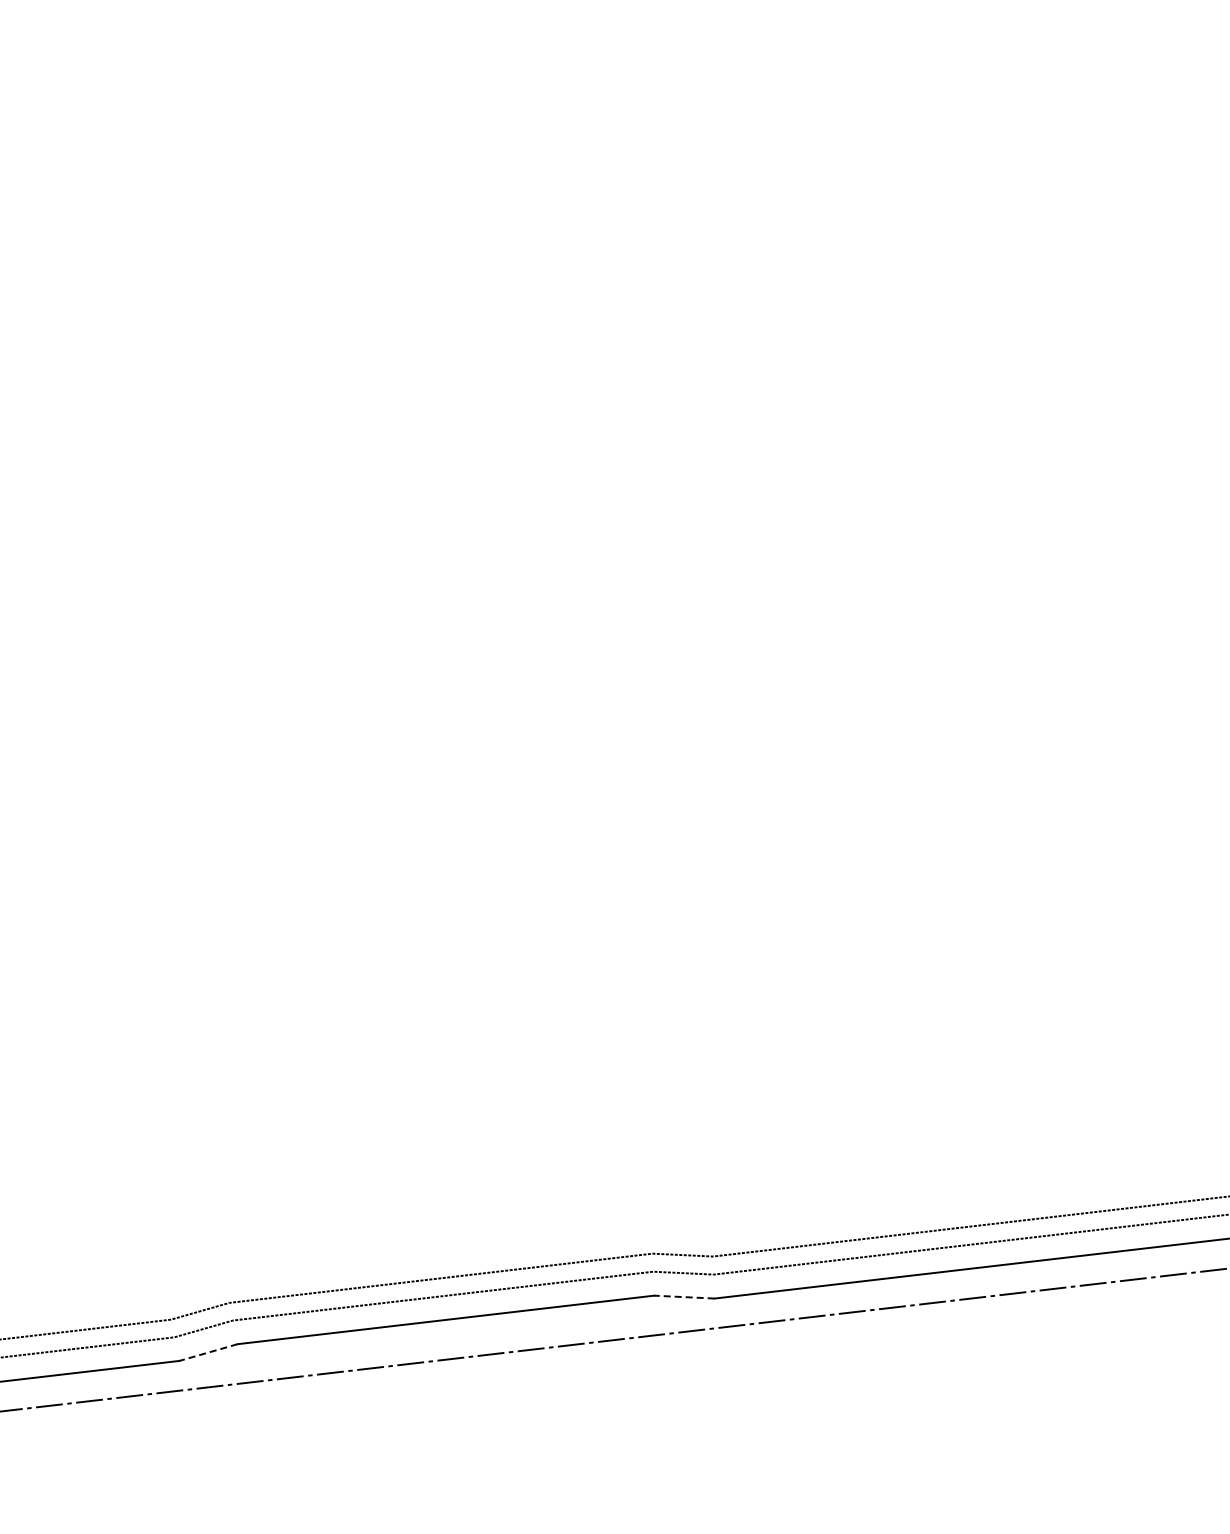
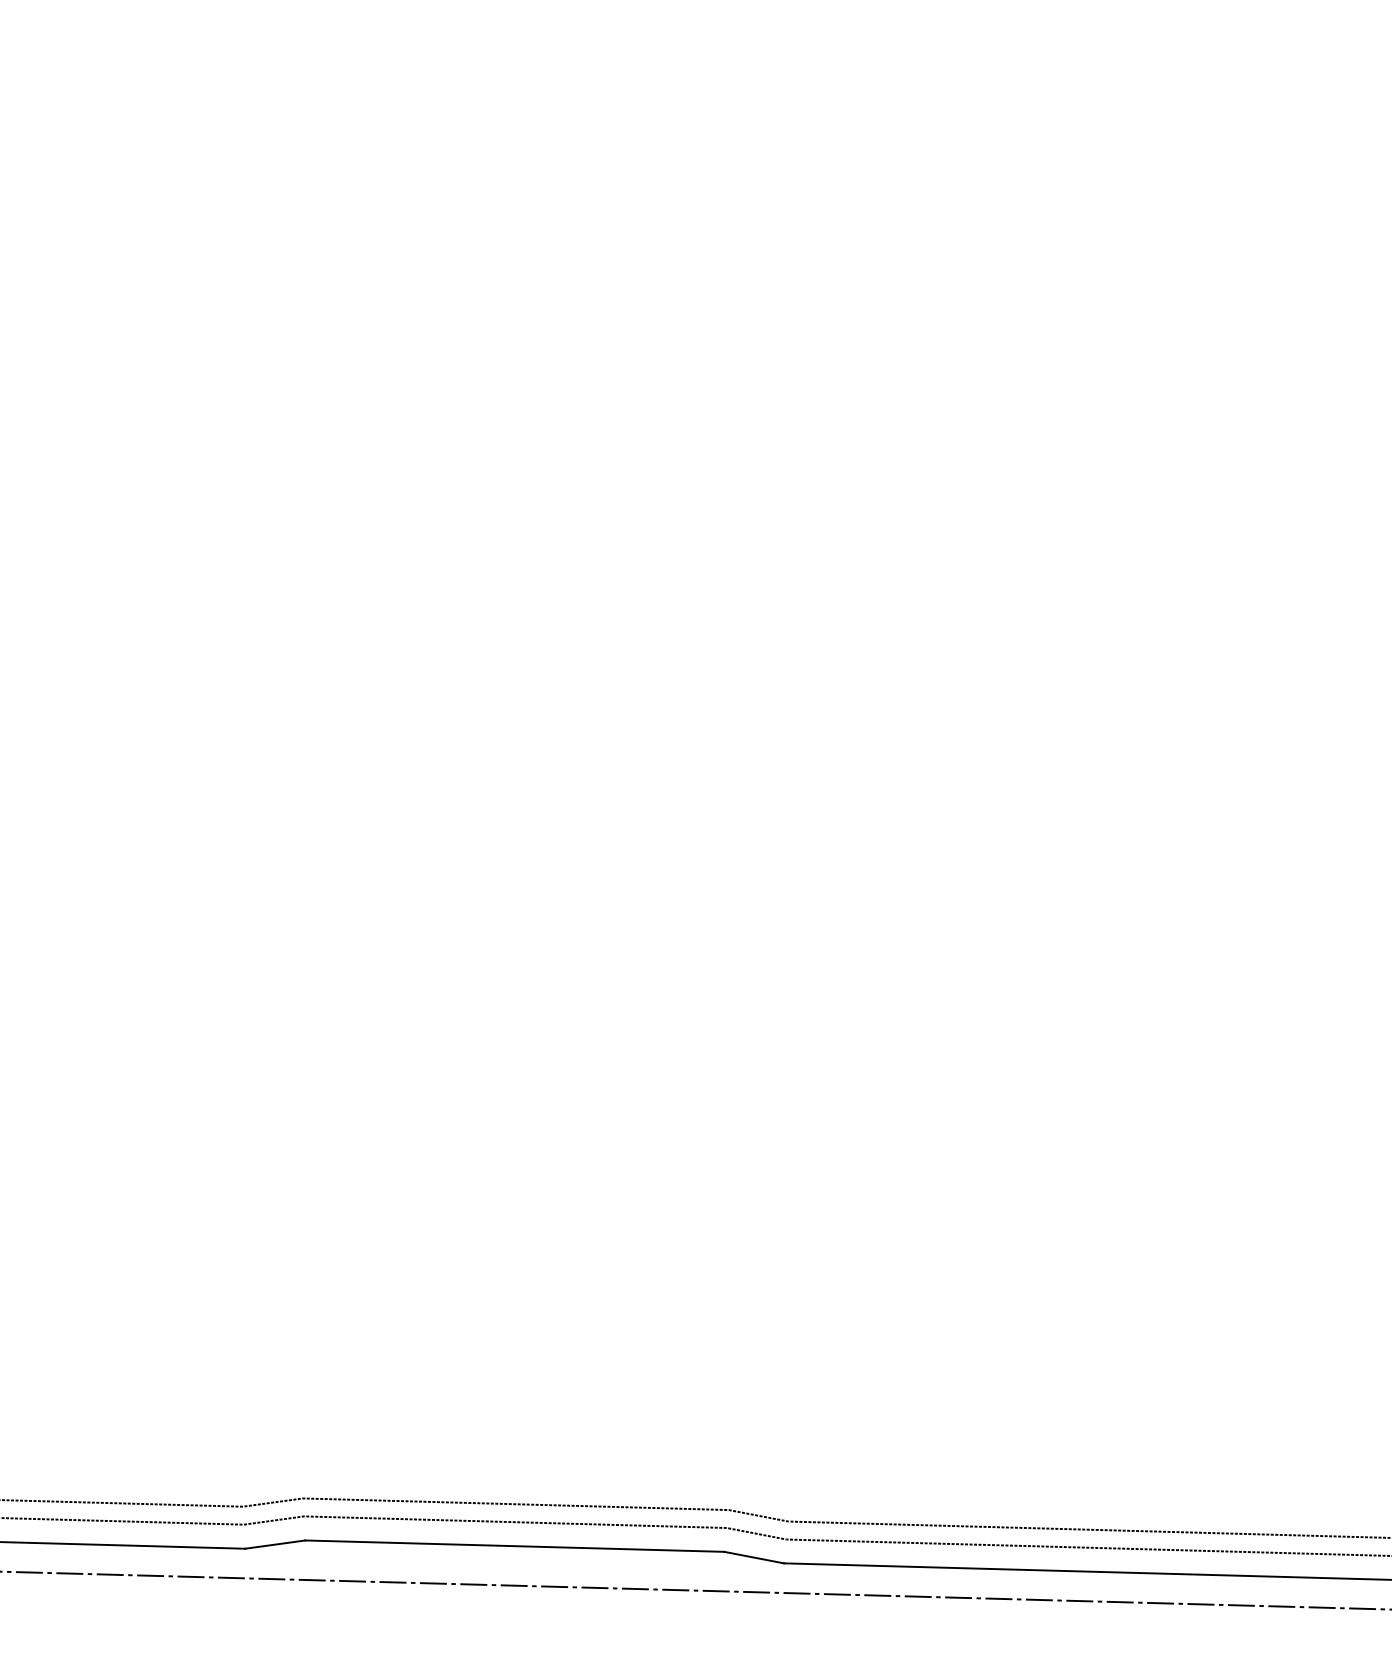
line: (683, 1297) -> (753, 1557), dashed -> solid
line: (207, 1352) -> (274, 1544), dashed -> solid

